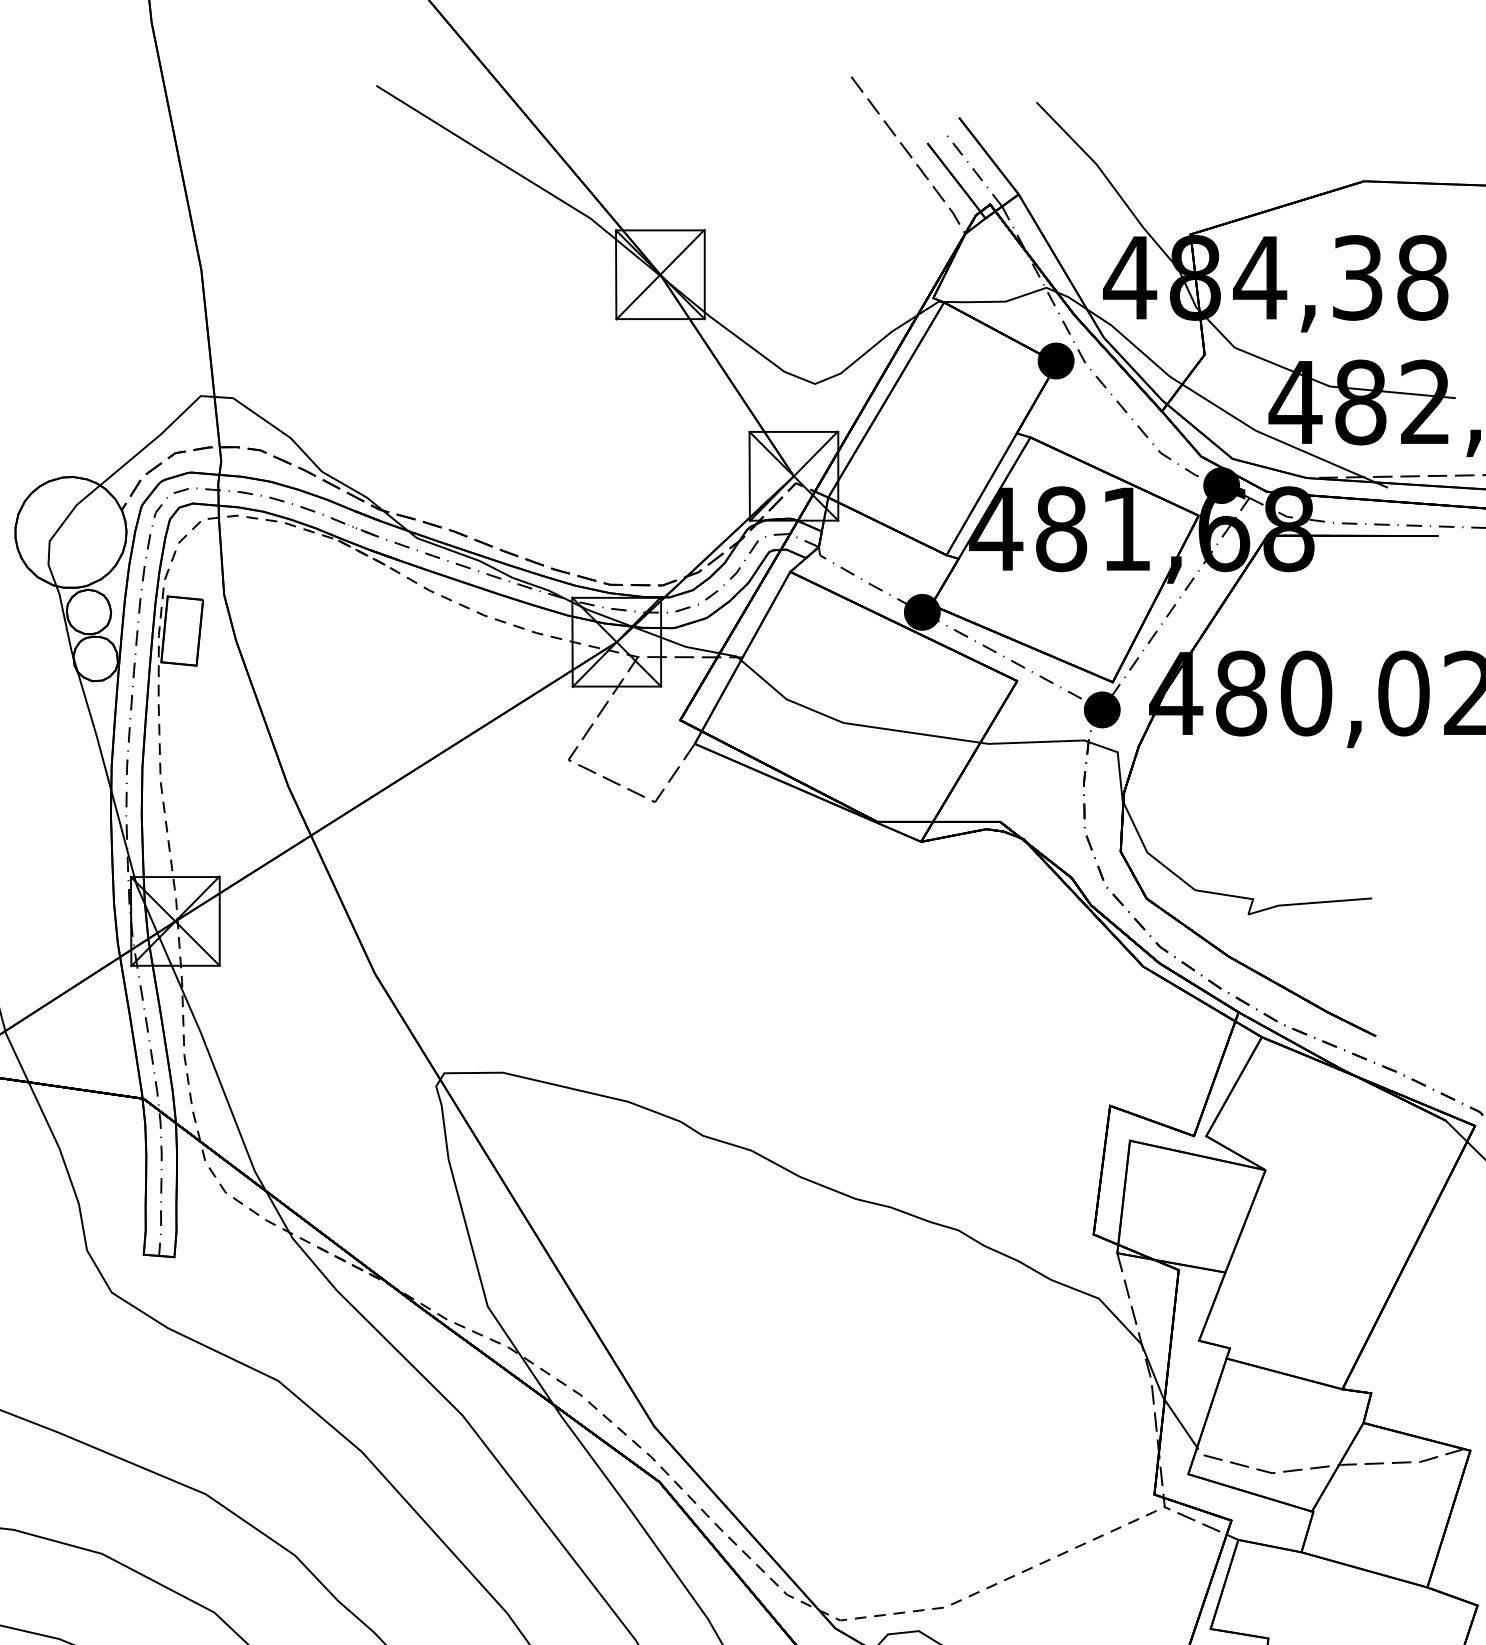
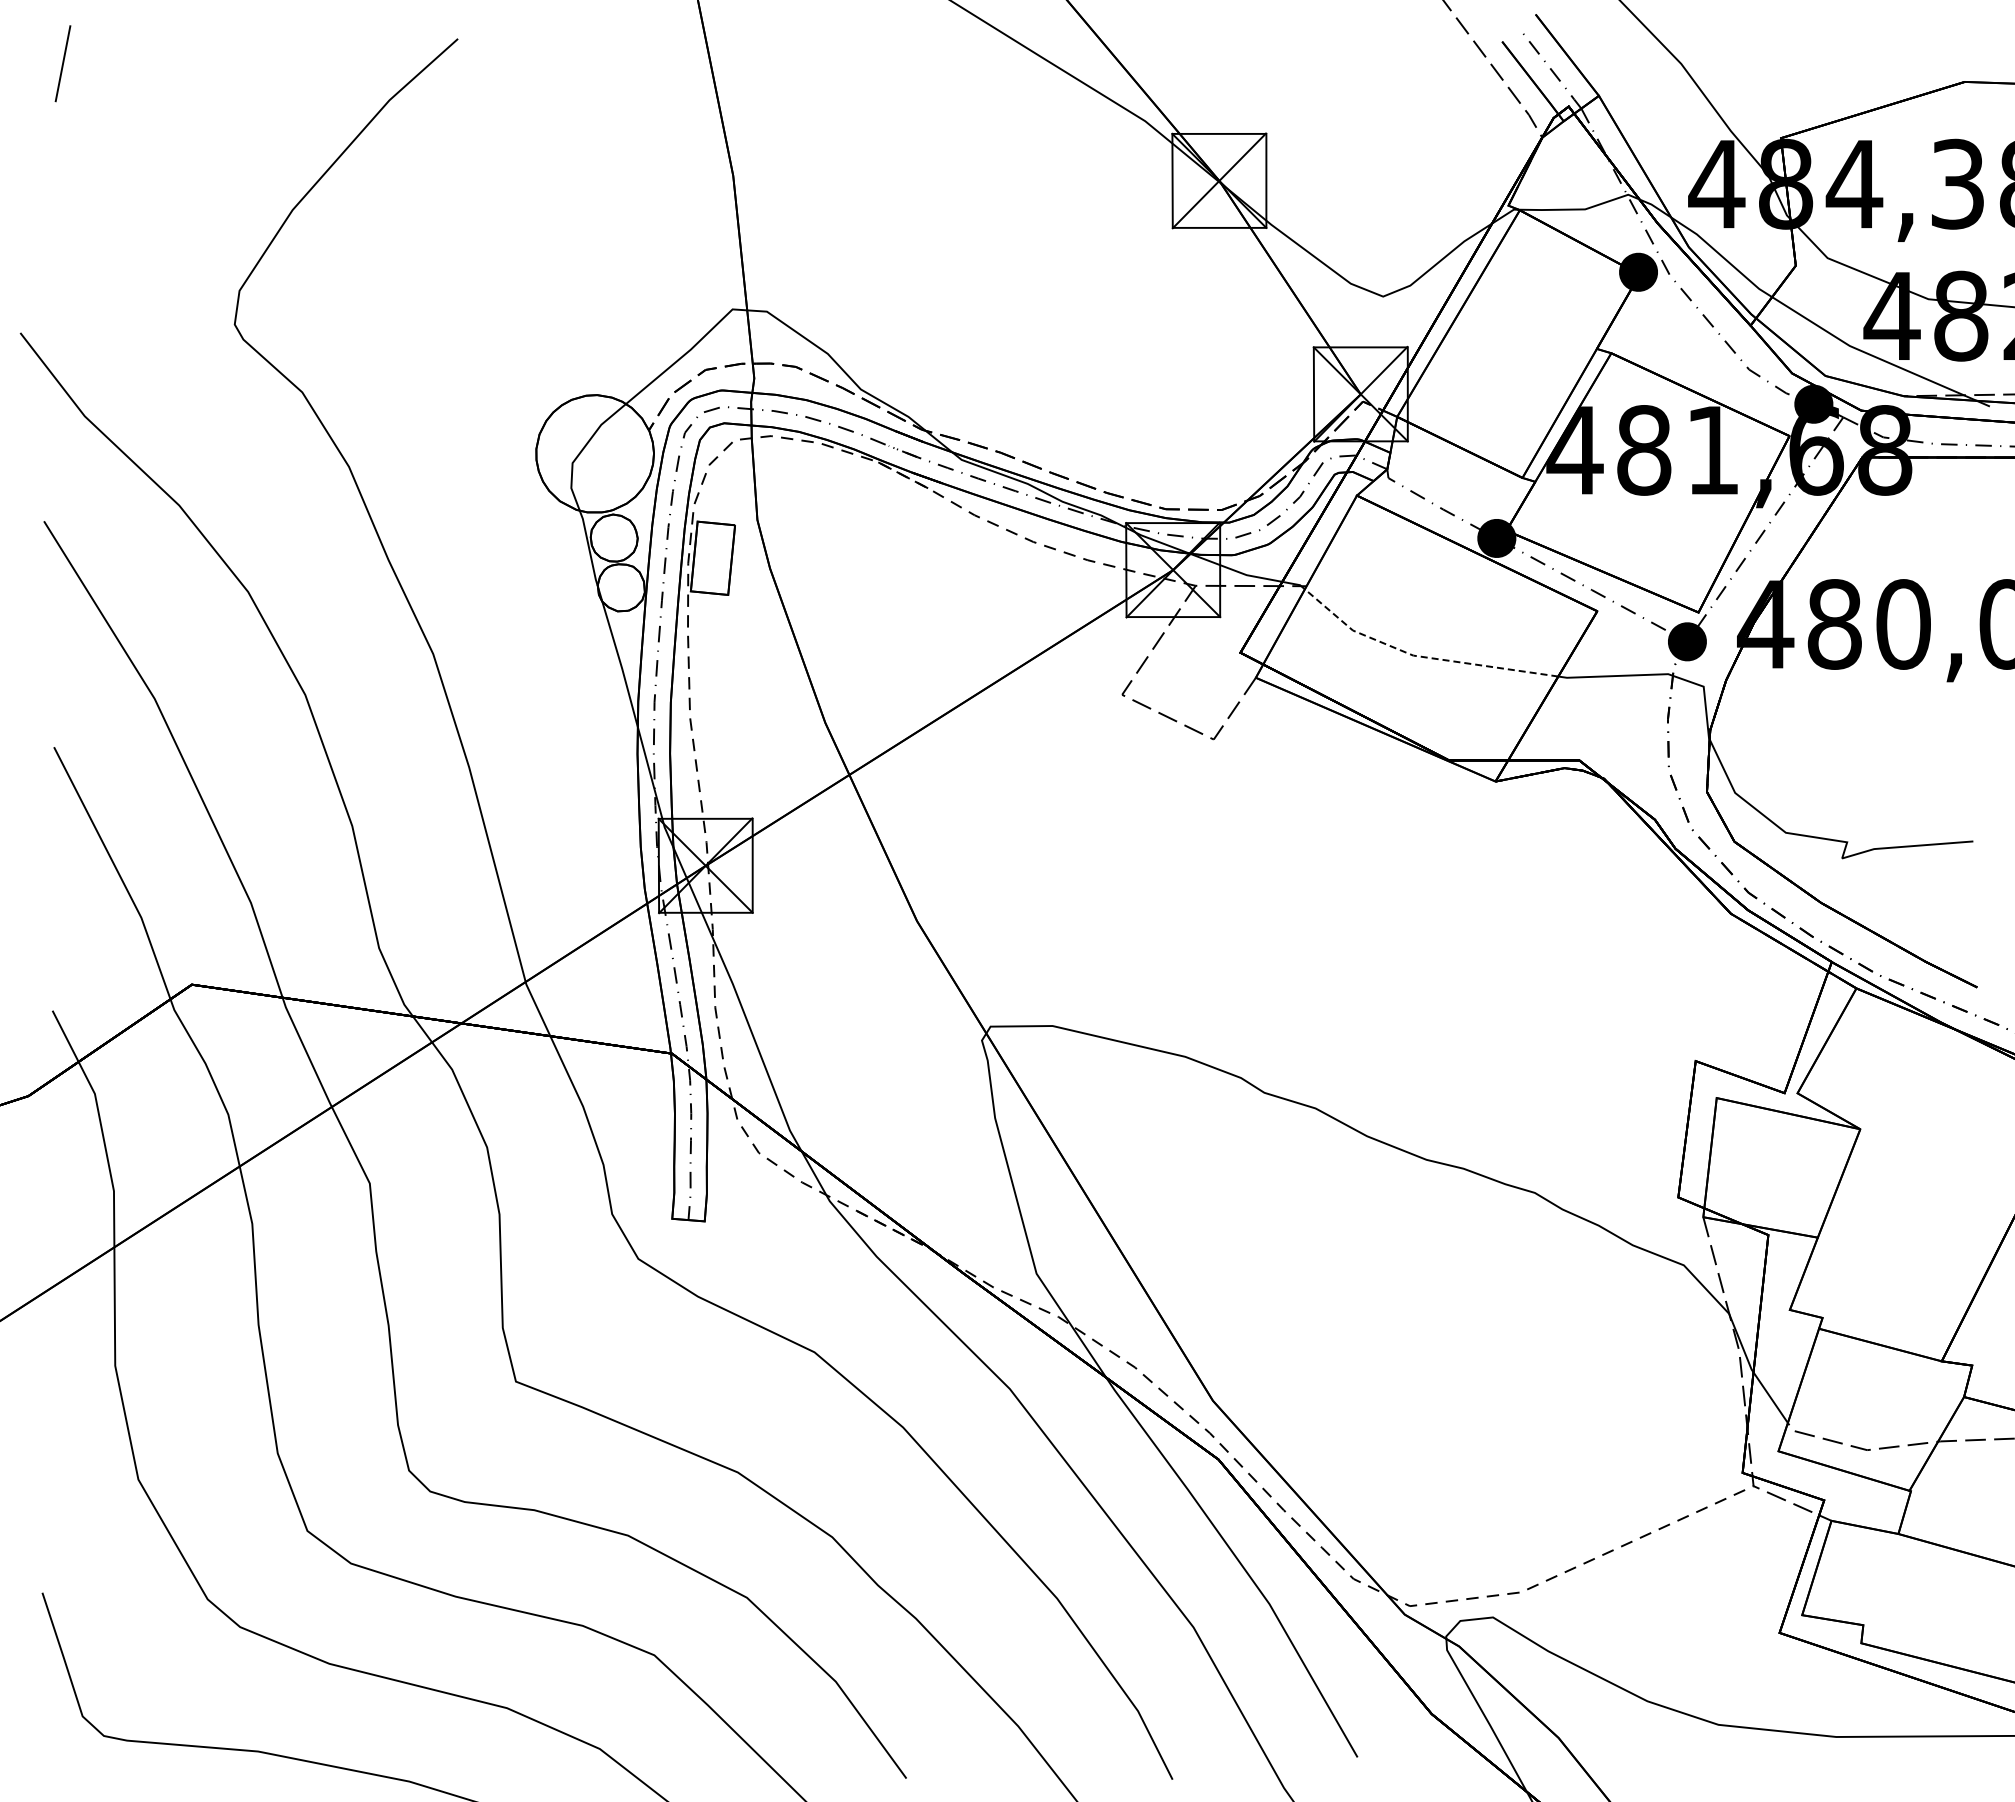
line: (850, 723) -> (1420, 656), solid -> dashed

